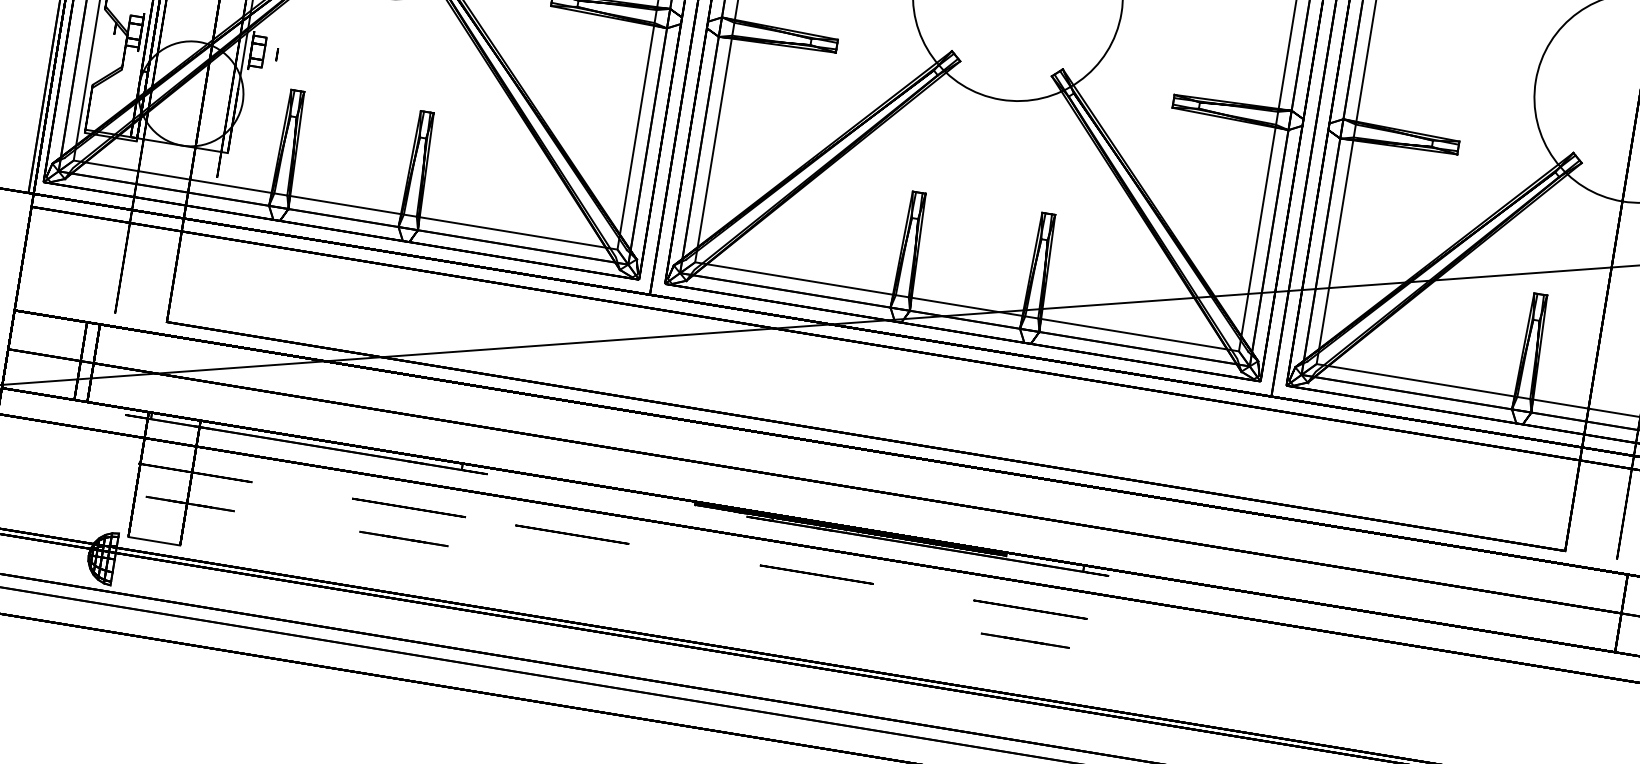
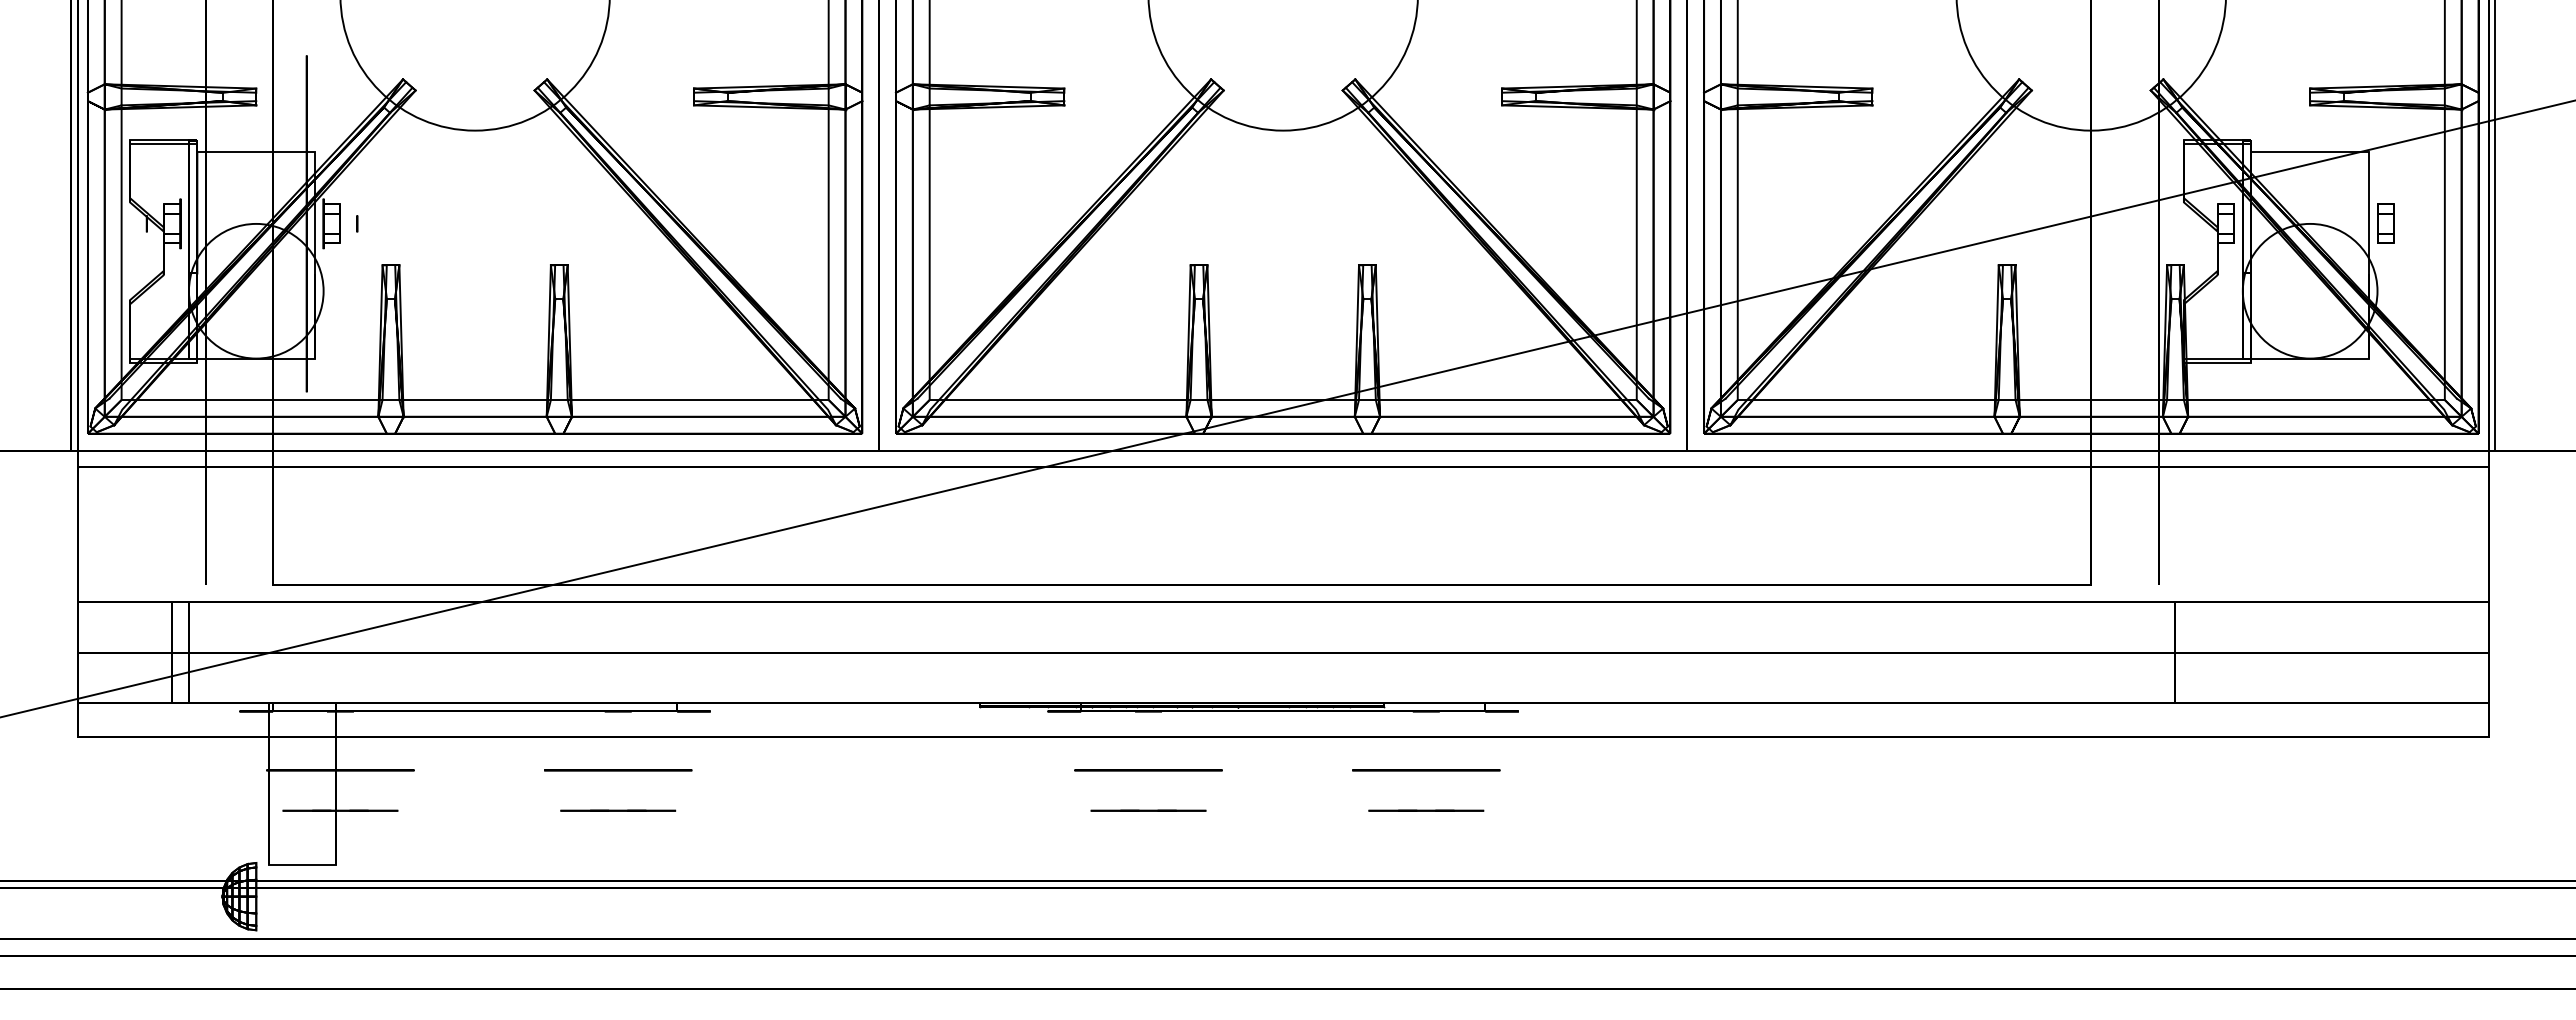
circle: (572, 534) -> (830, 770), removed
line: (811, 605) -> (1148, 810), added

